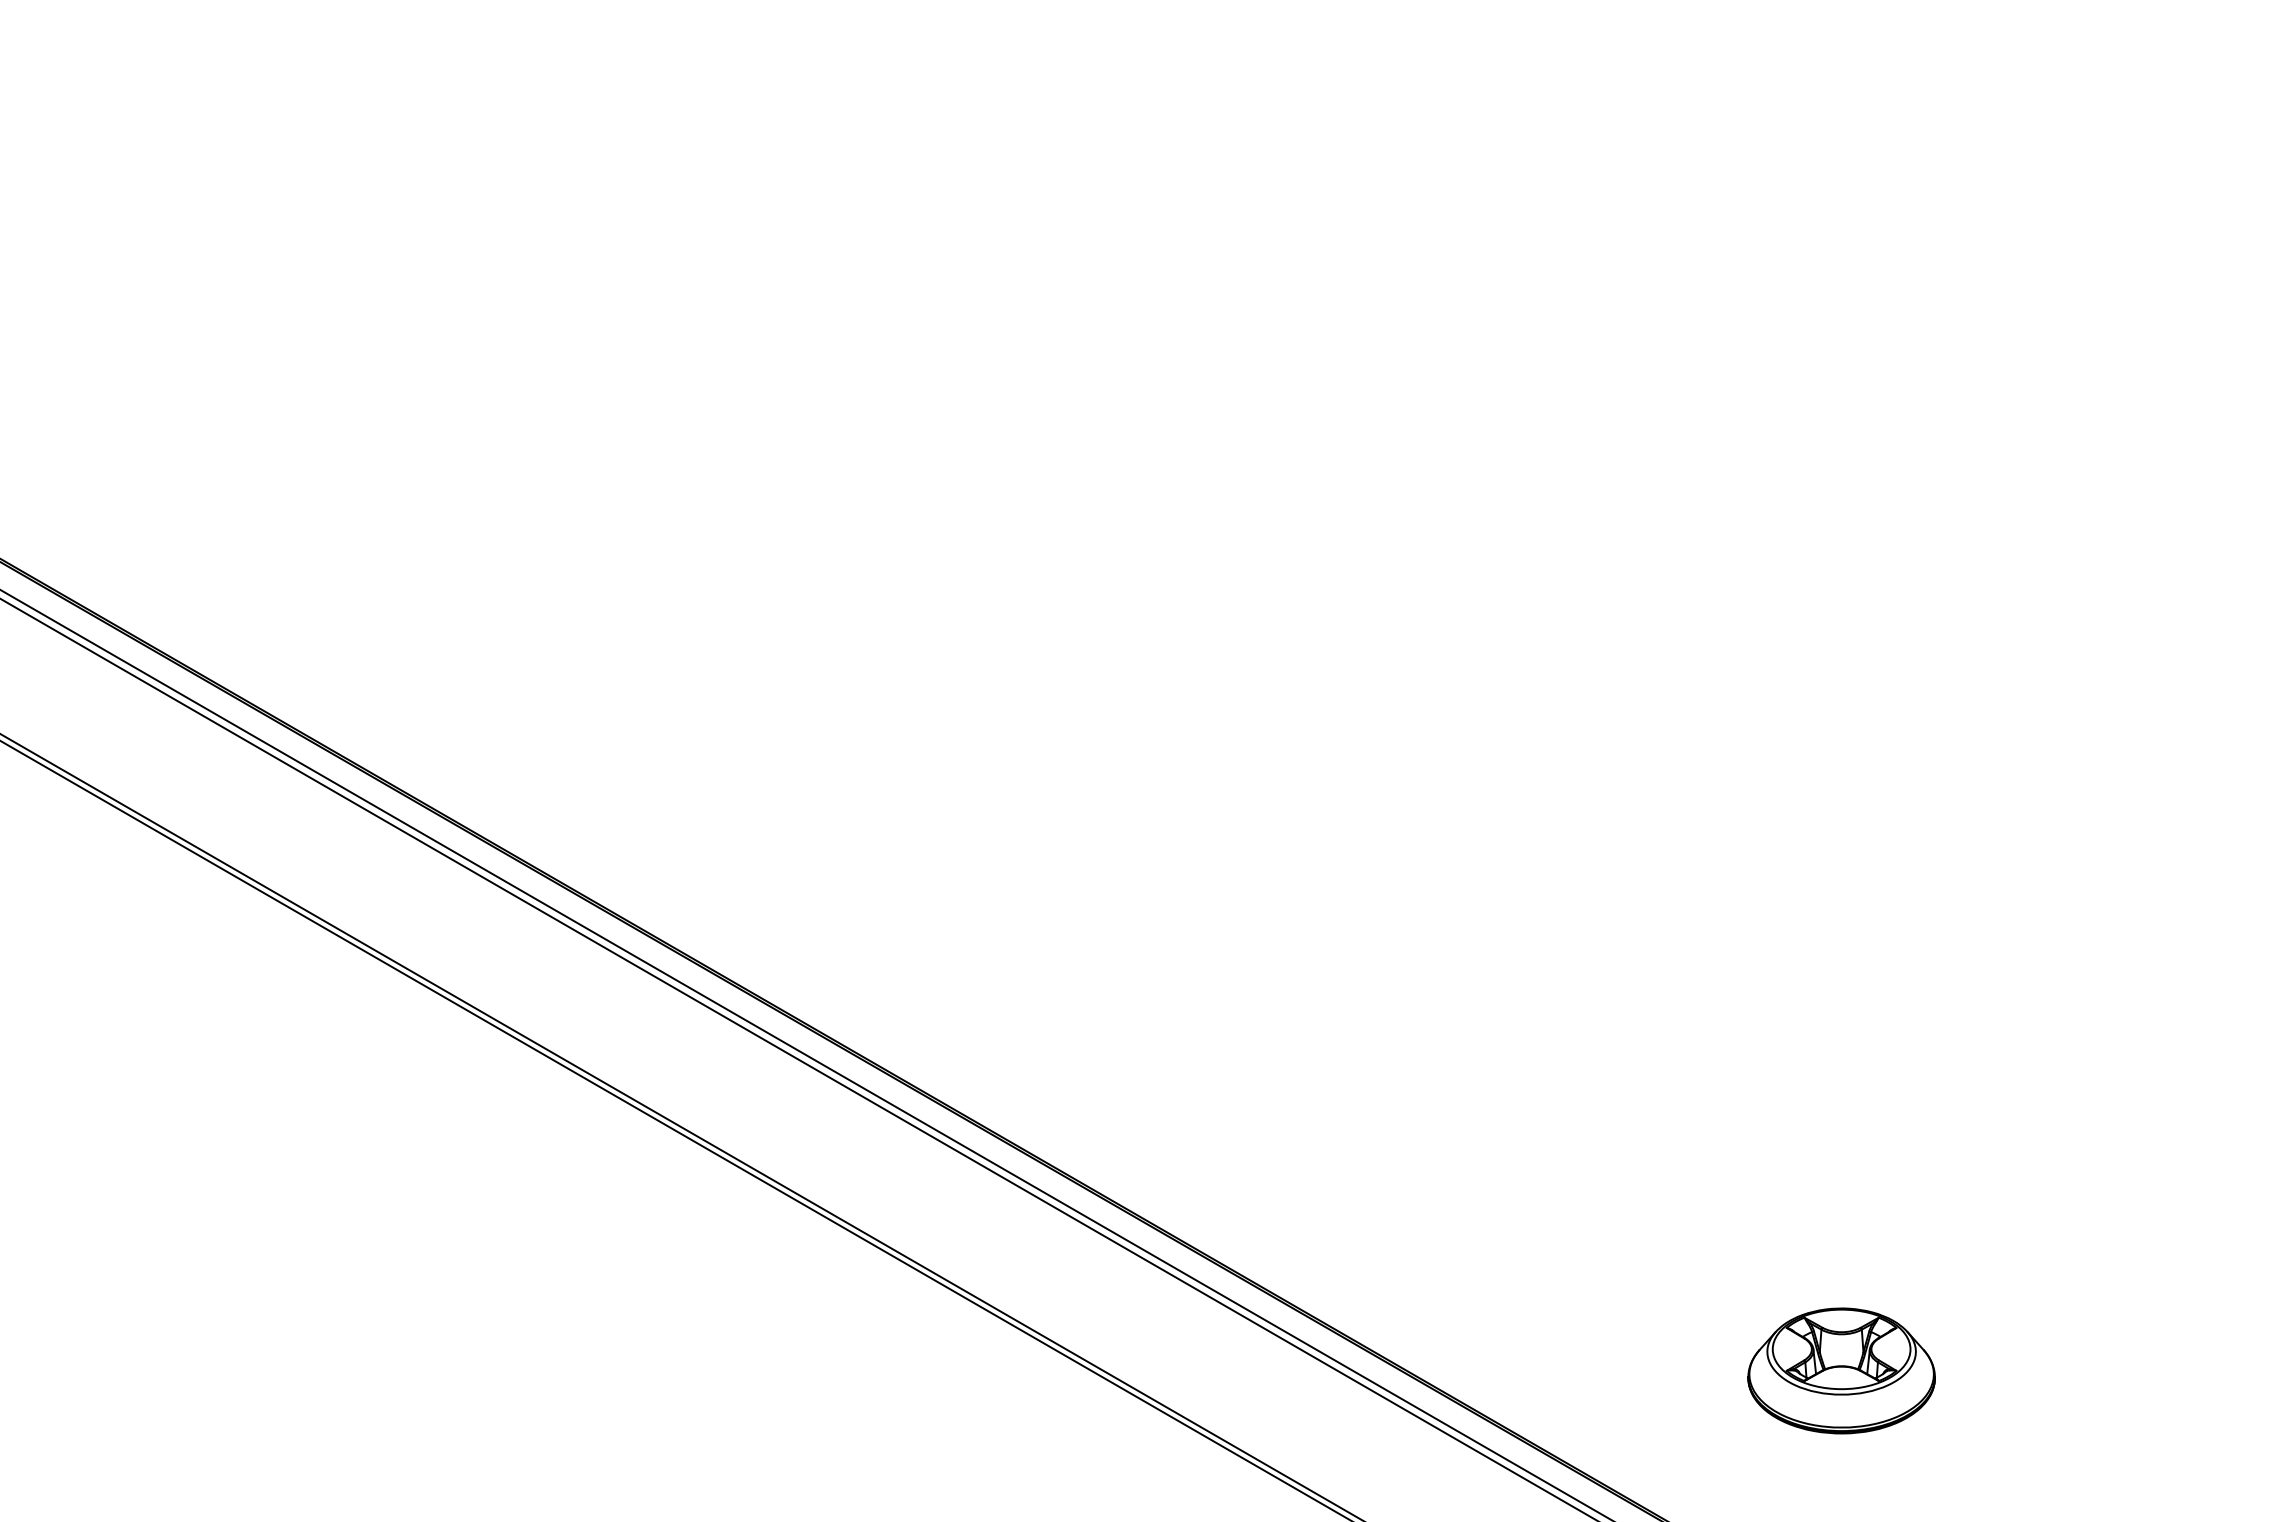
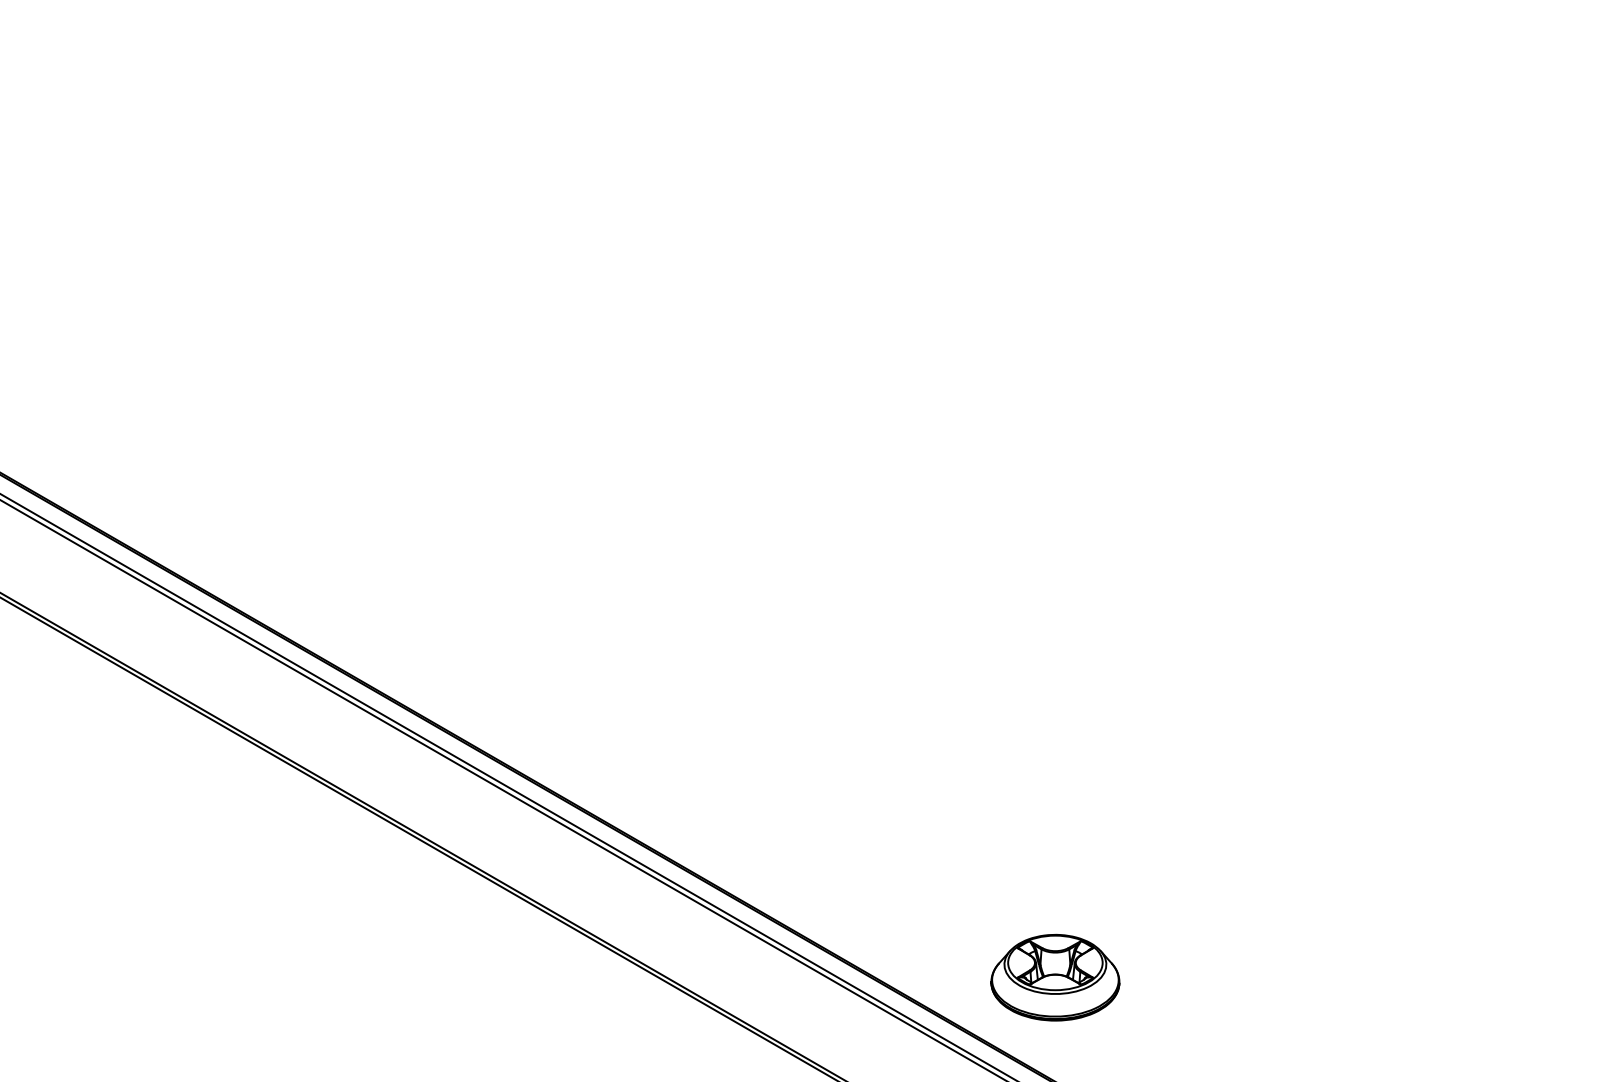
part: (1841, 1370) -> (1055, 977), moved

